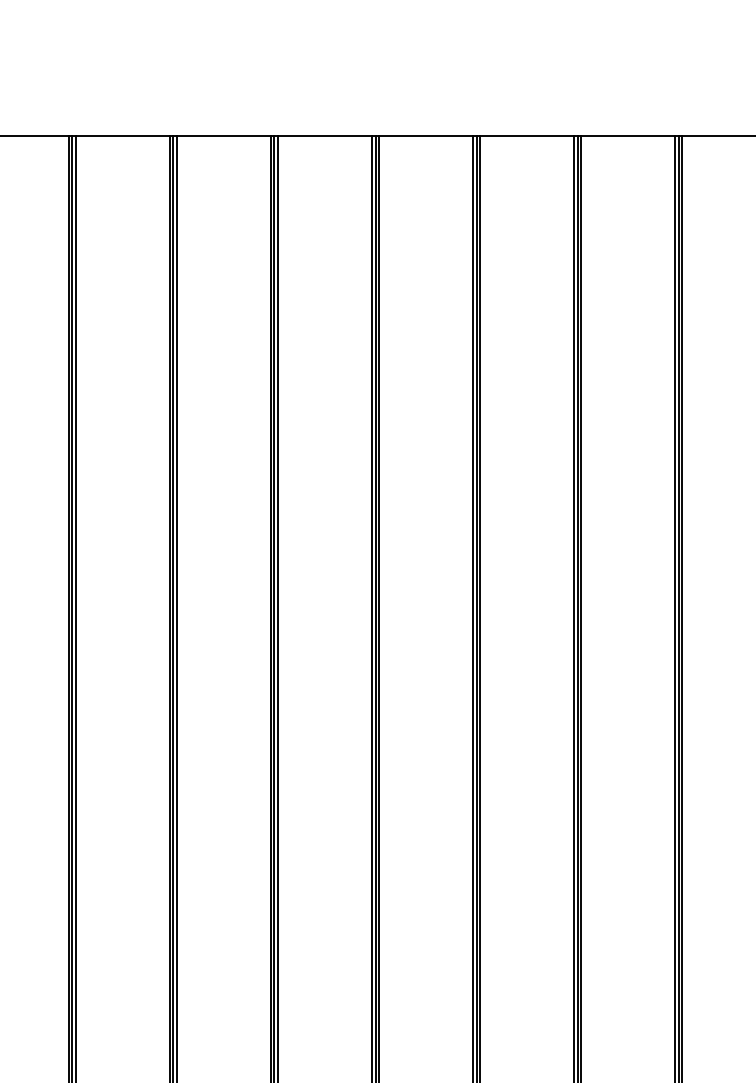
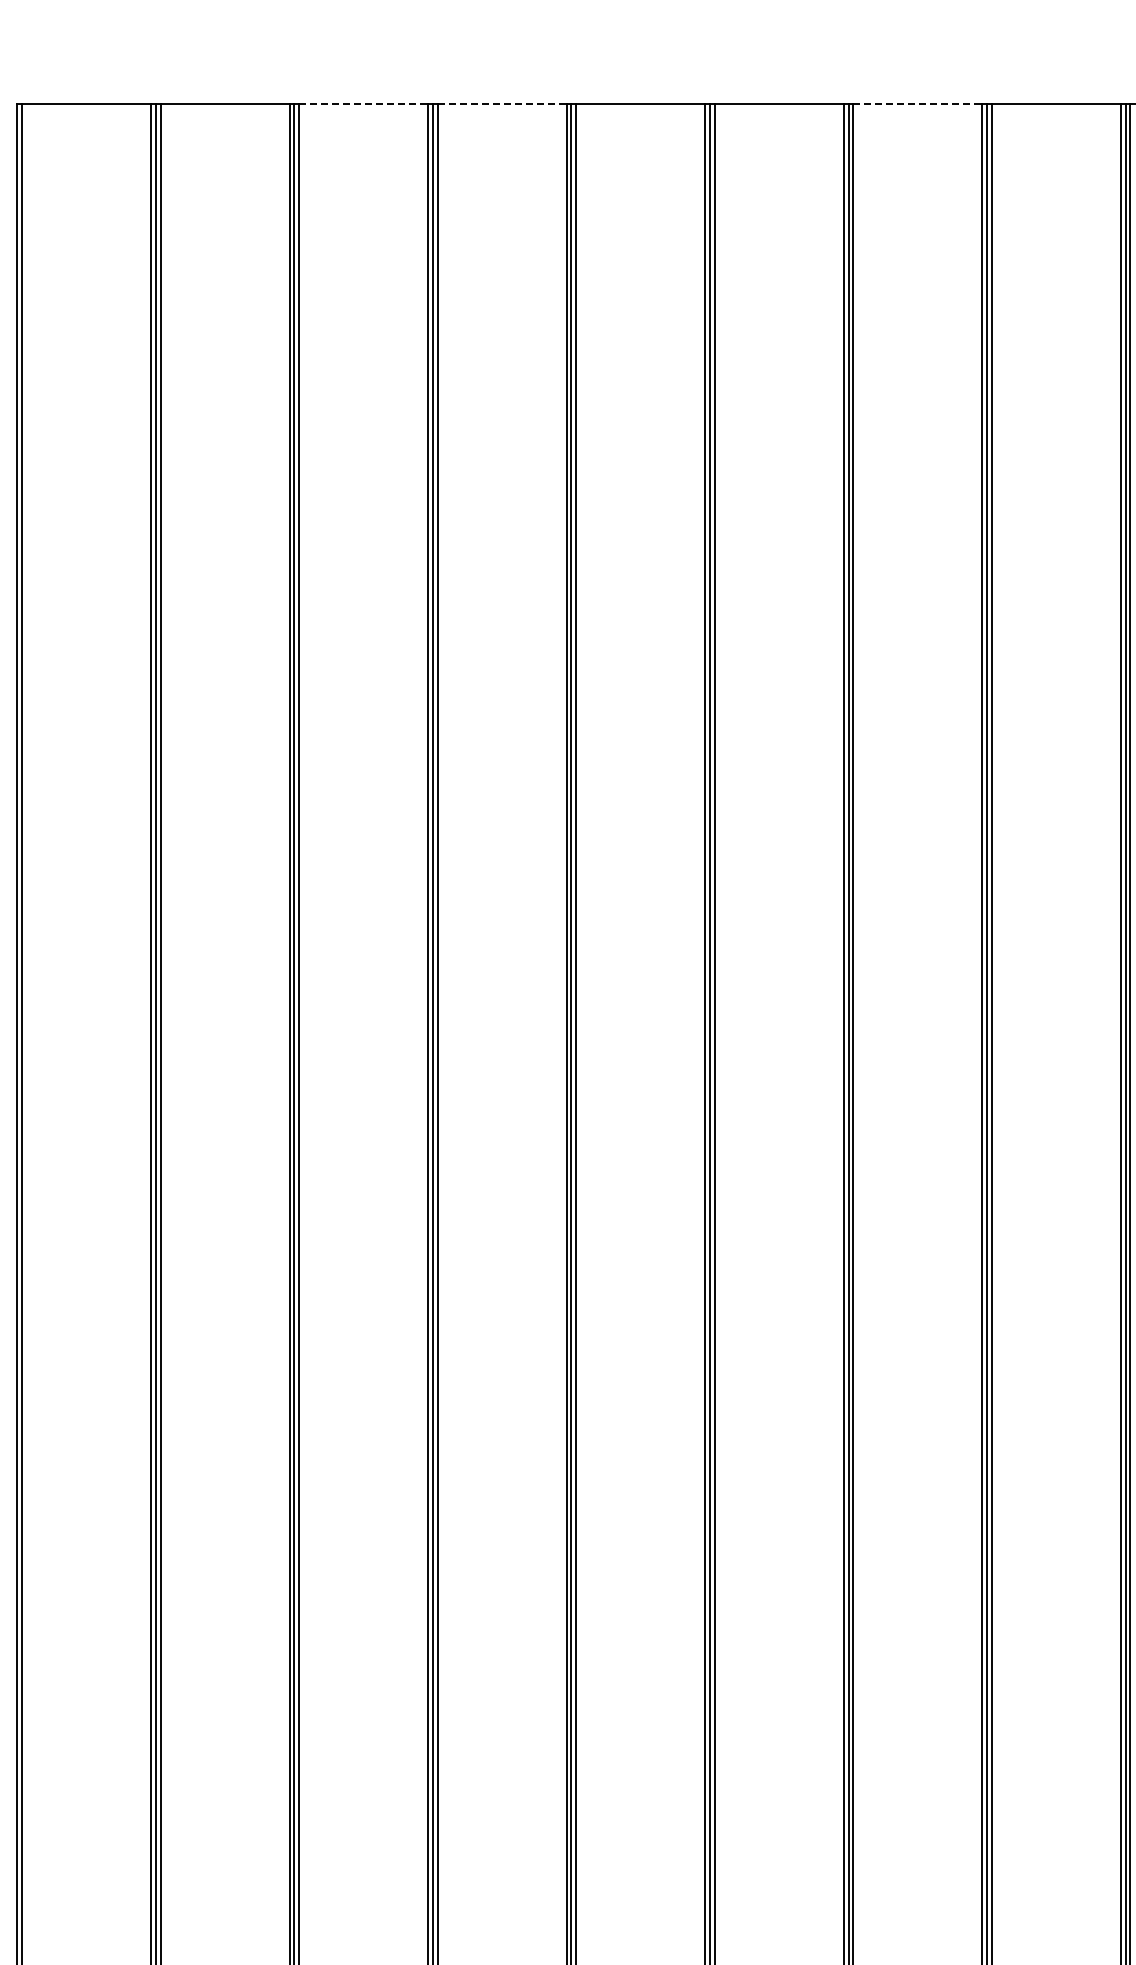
line: (224, 135) -> (364, 103), solid -> dashed
line: (325, 135) -> (502, 103), solid -> dashed
line: (628, 135) -> (918, 103), solid -> dashed

